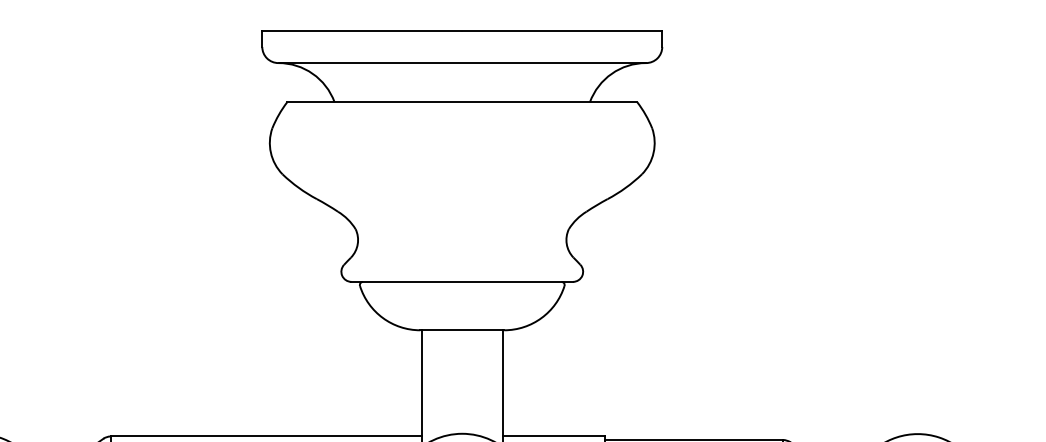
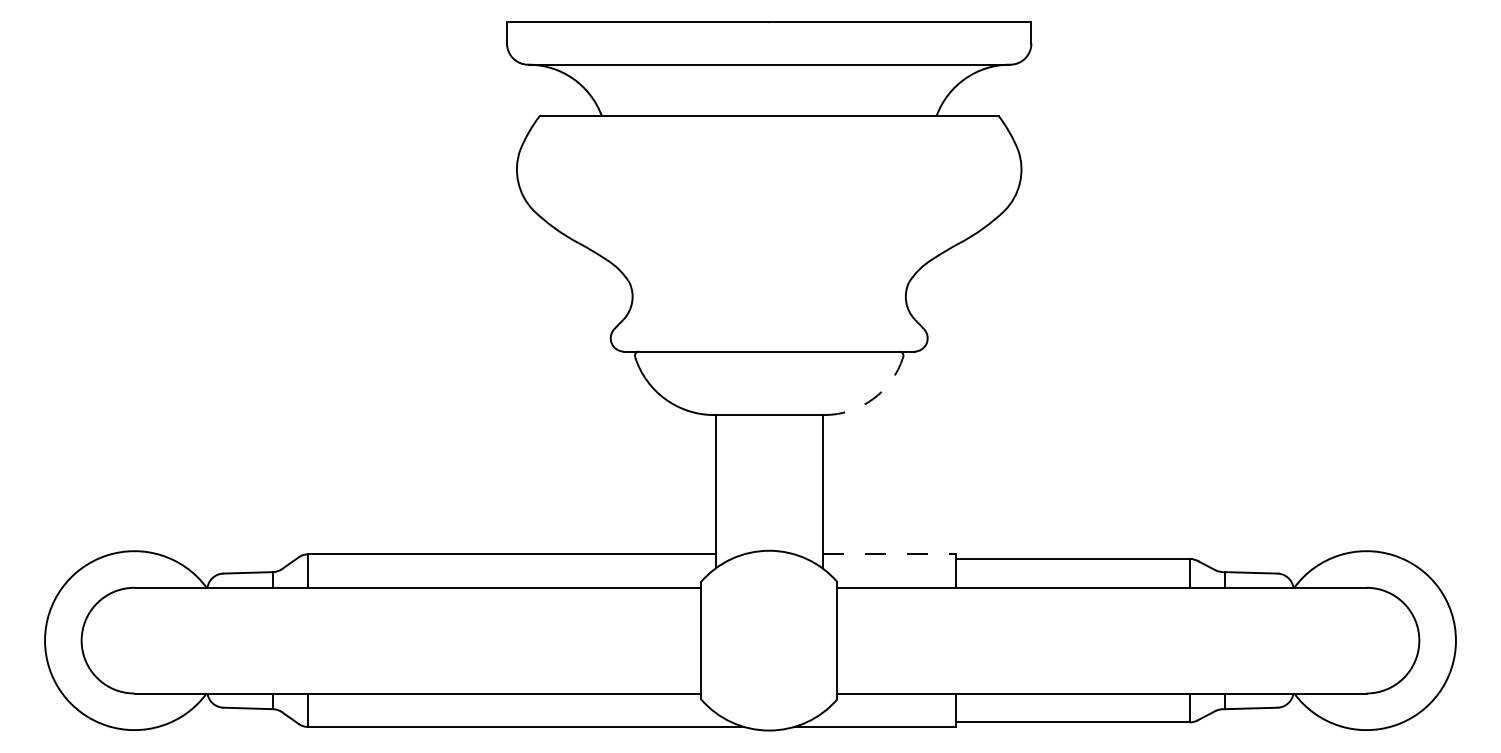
arc: (541, 318) -> (873, 399), solid -> dashed
line: (554, 436) -> (889, 554), solid -> dashed

